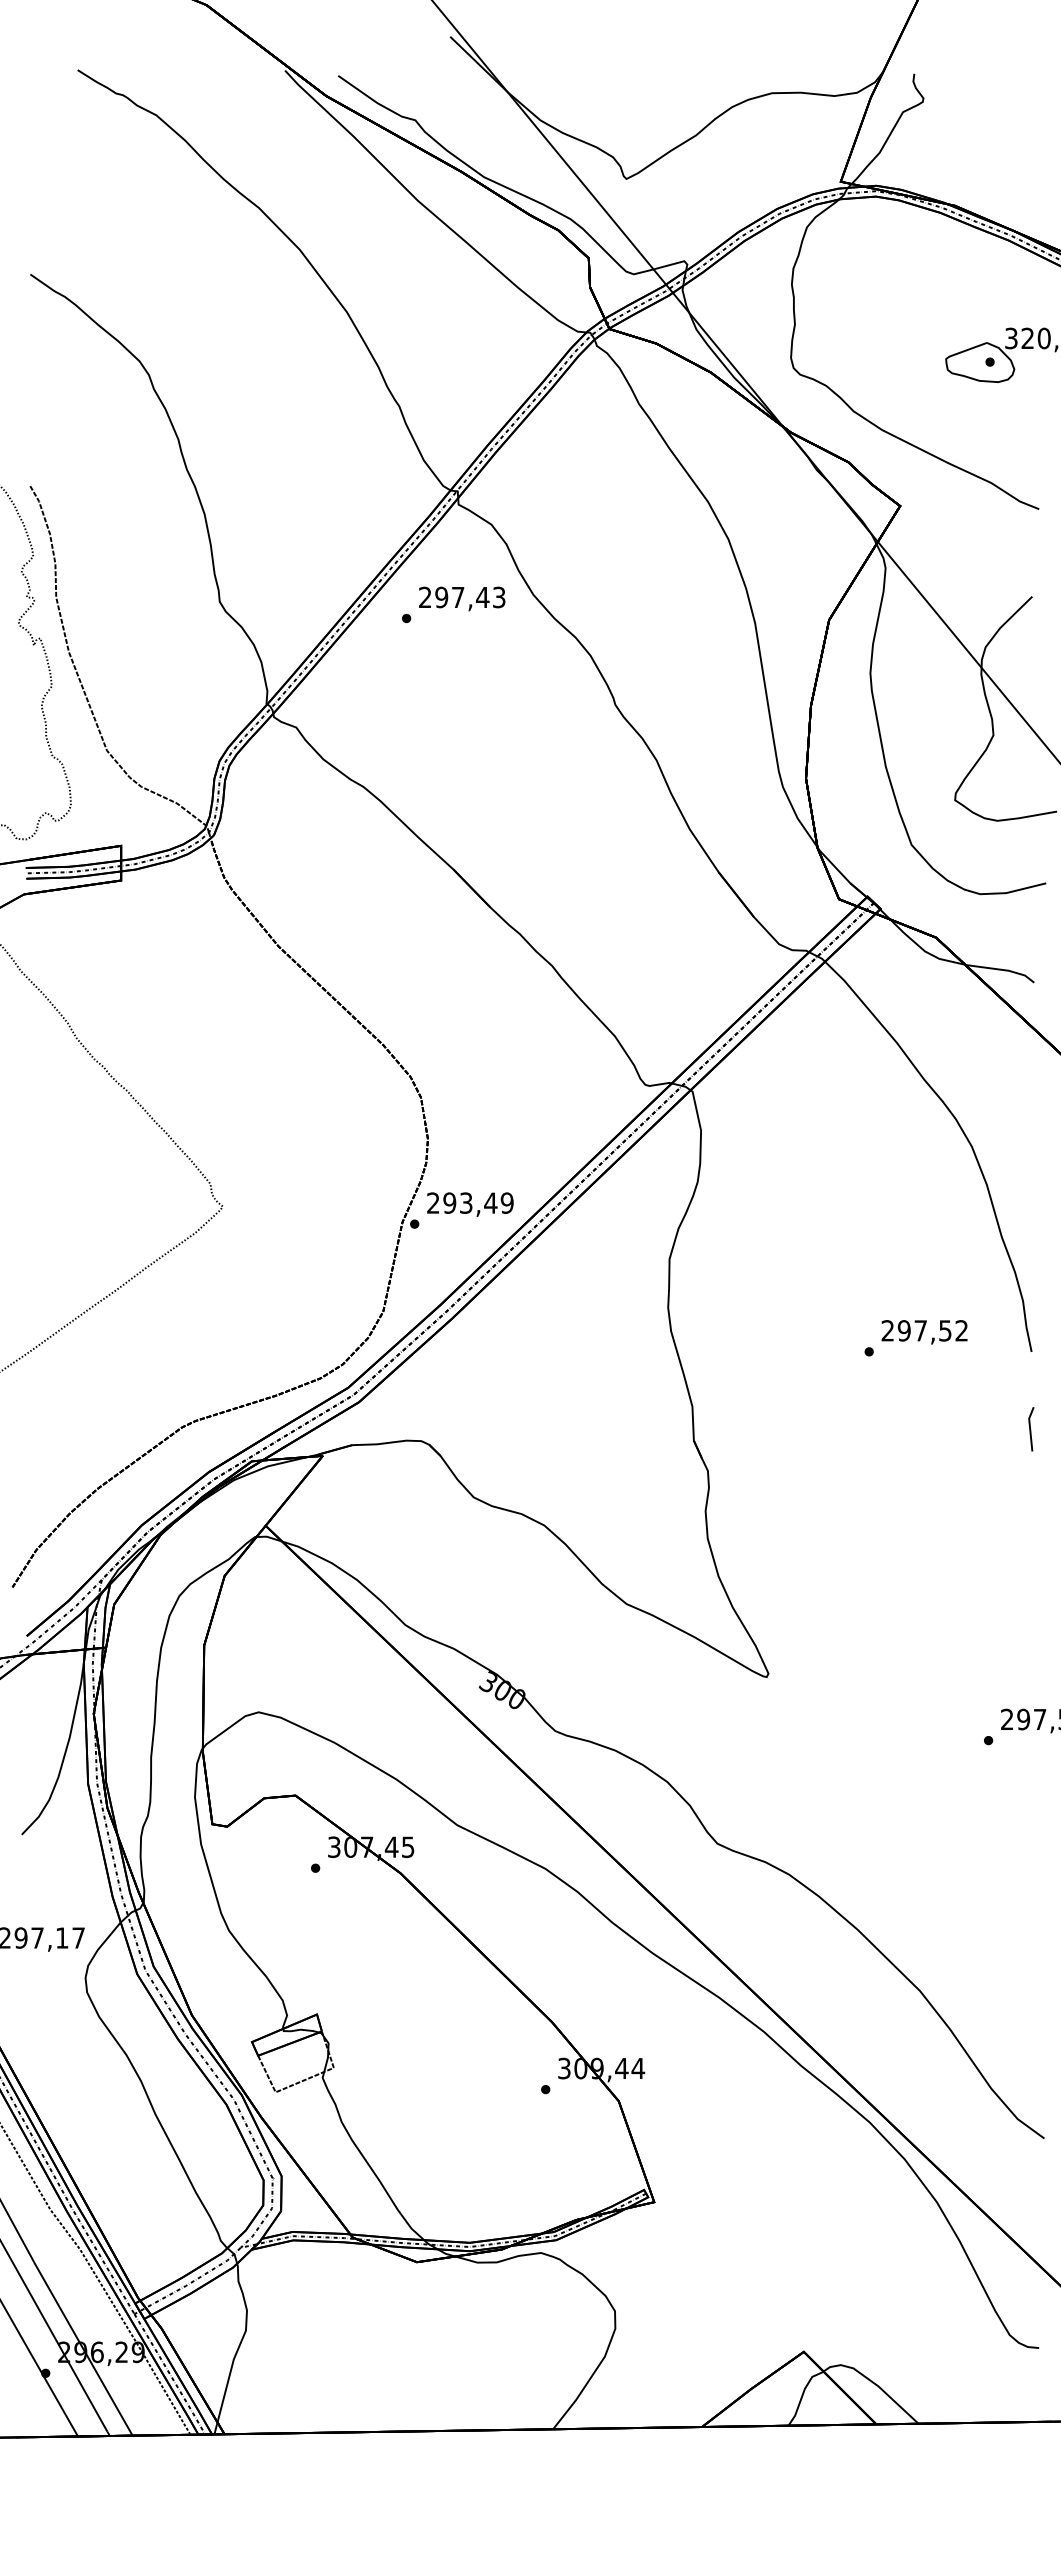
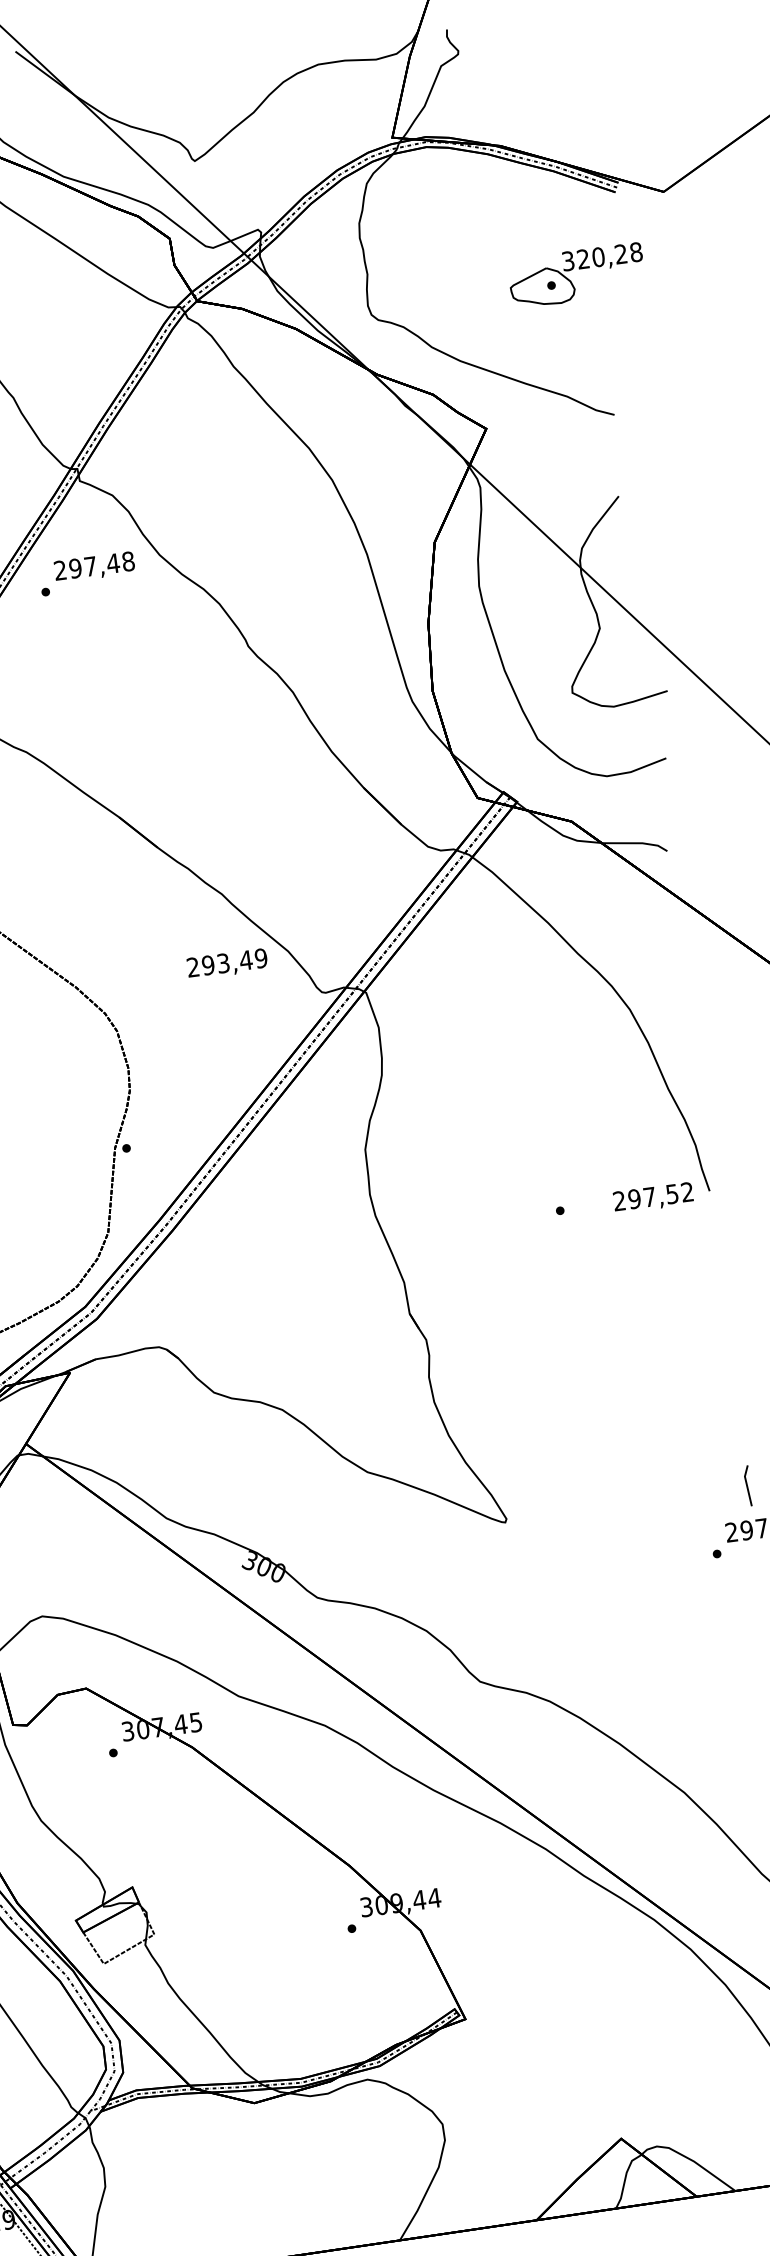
text: (498, 597) -> (127, 561), 297,43 -> 297,48
text: (470, 1204) -> (227, 964), moved
text: (924, 1332) -> (653, 1198), moved
line: (1031, 1429) -> (748, 1486), moved

